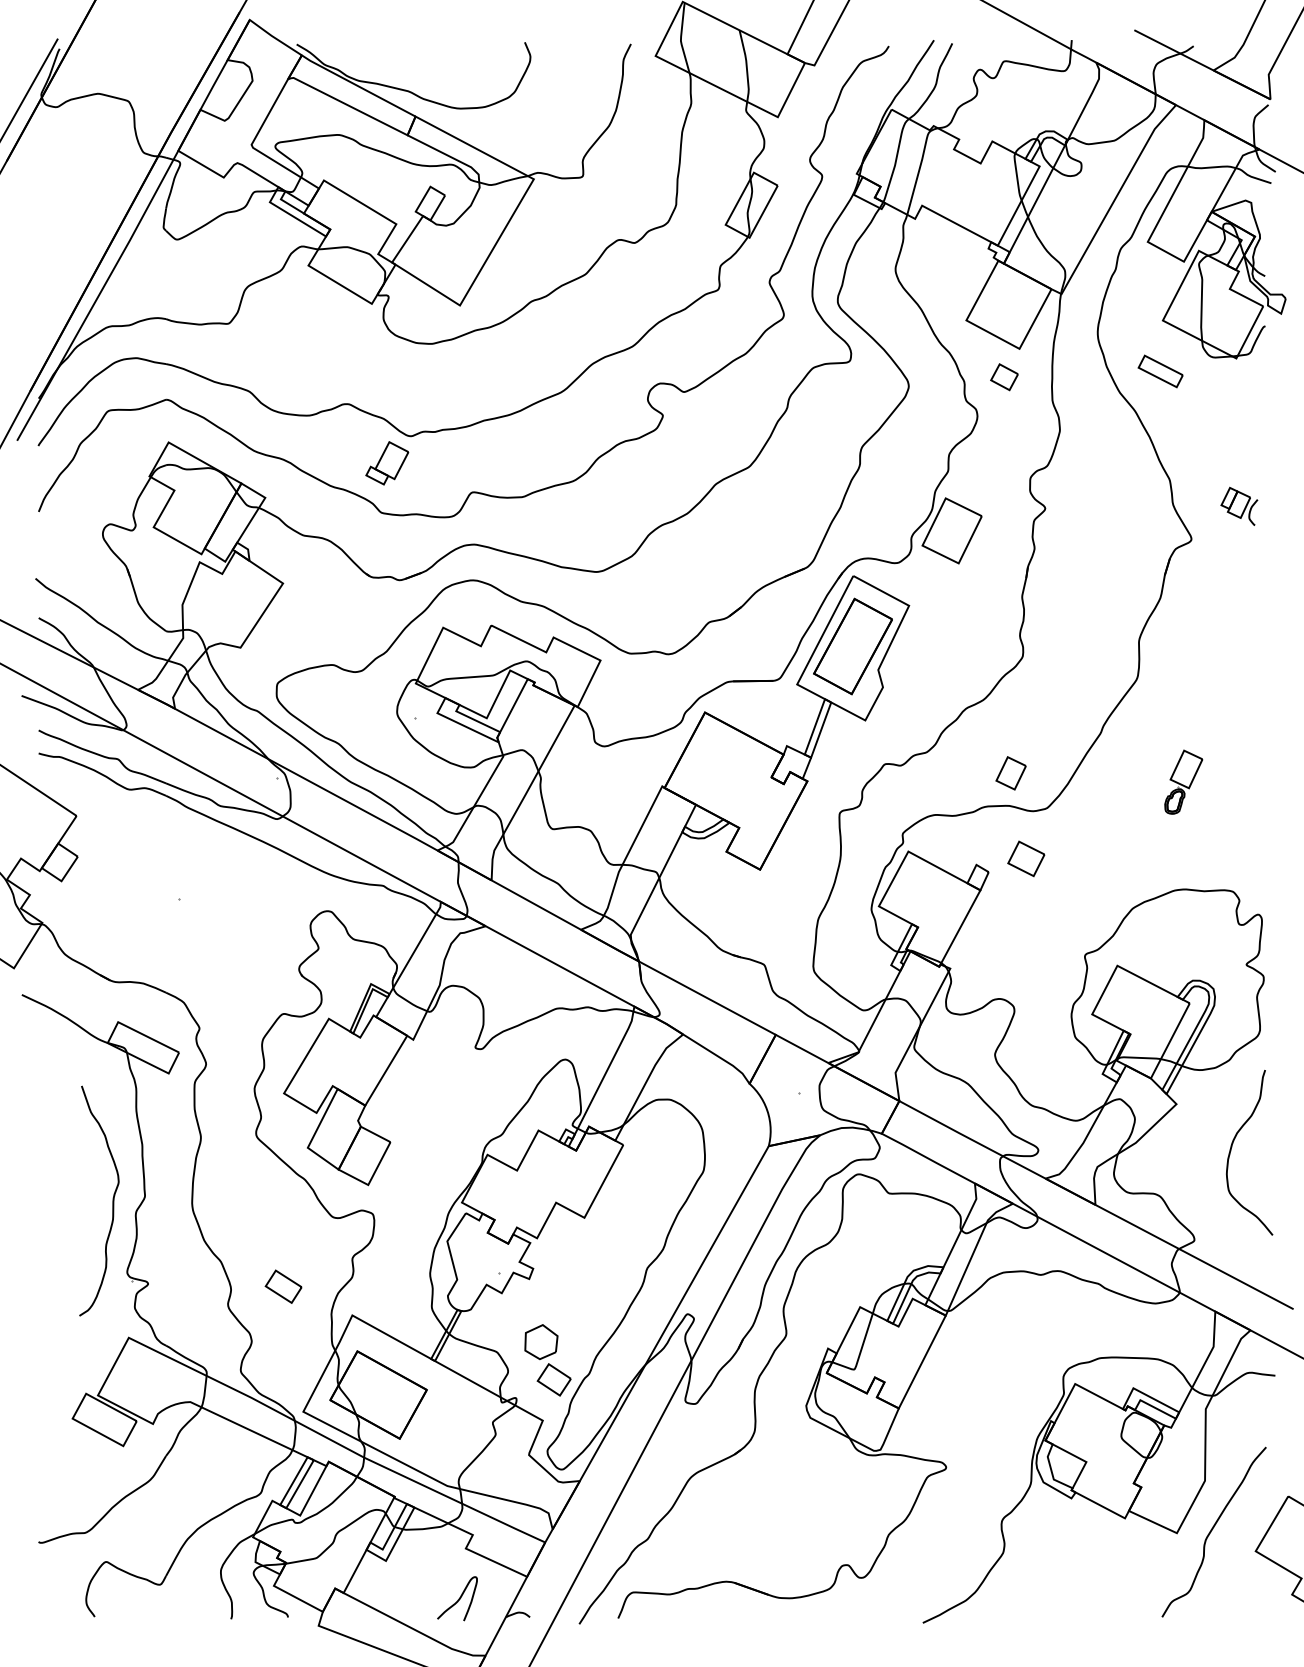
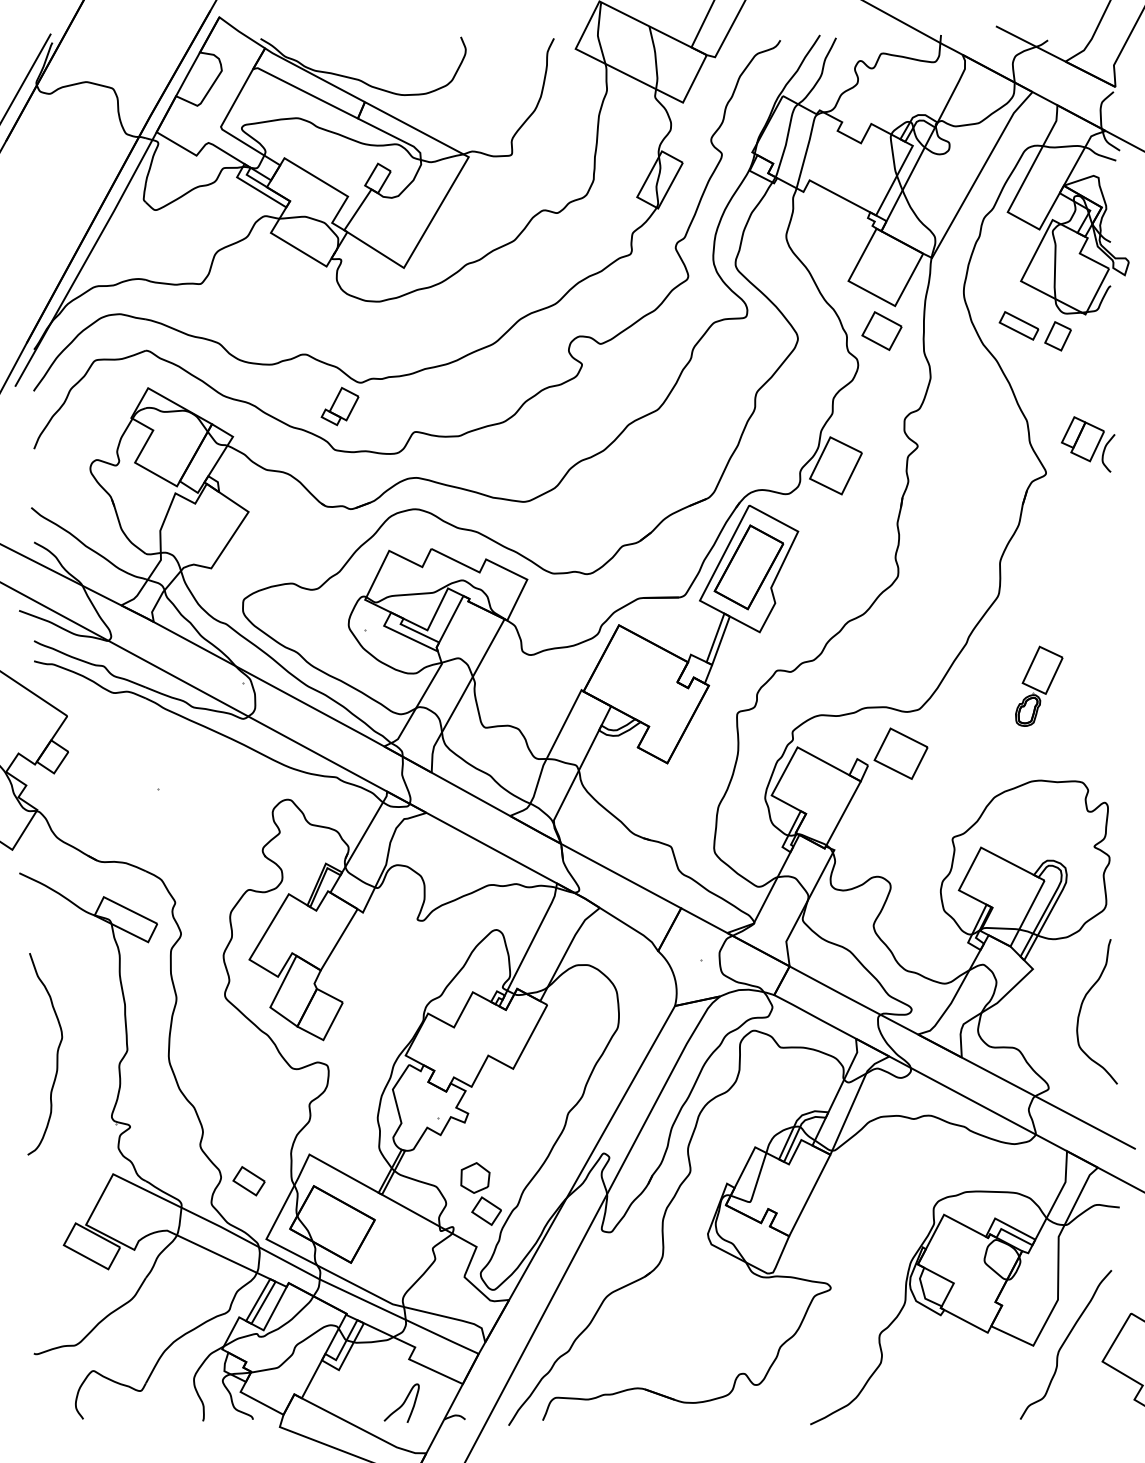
part: (1004, 376) -> (881, 330), size x1.67
part: (1239, 506) -> (1088, 444), size x1.67
part: (1010, 773) -> (1057, 336), moved
part: (1183, 782) -> (1039, 686), size x1.43
part: (1026, 858) -> (901, 753), size x1.67
curve: (112, 1200) -> (56, 1053), moved
part: (283, 1286) -> (248, 1180), moved

